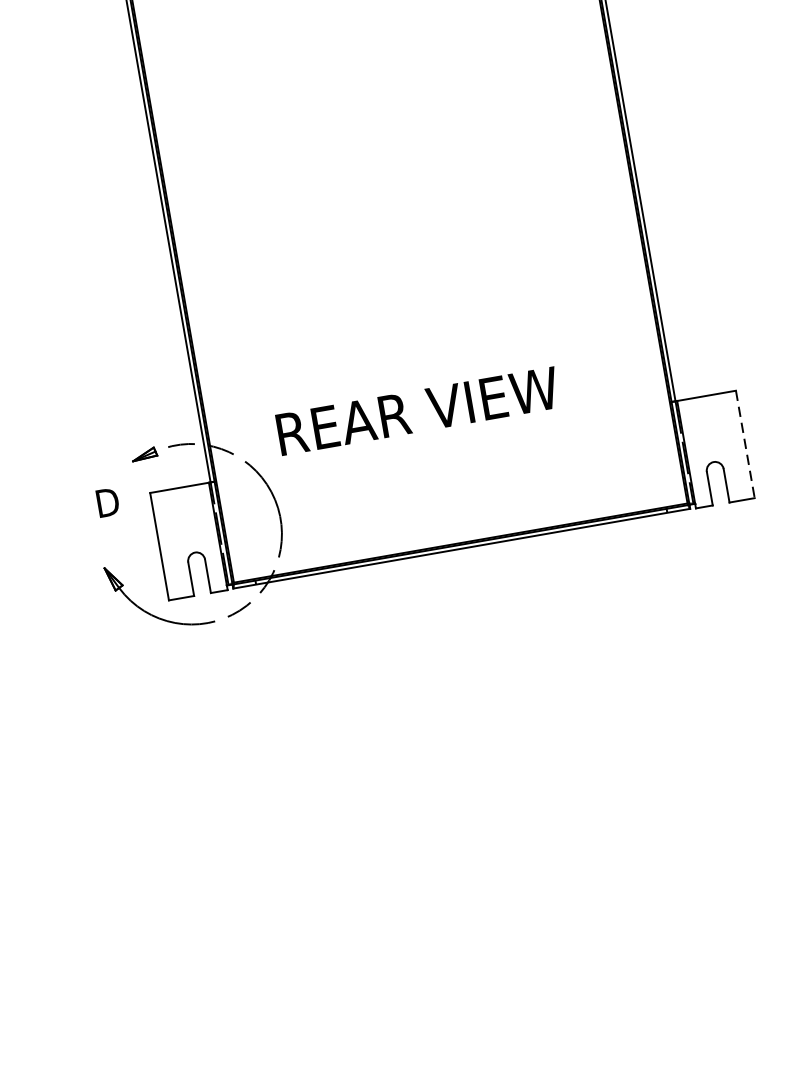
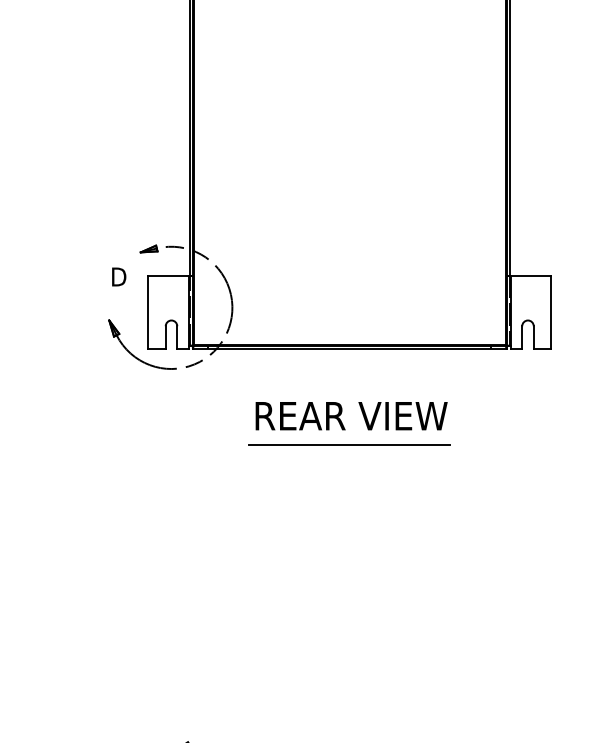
text: (417, 411) -> (351, 416), moved
line: (745, 444) -> (551, 312), dashed -> solid
line: (485, 687) -> (349, 444), added

